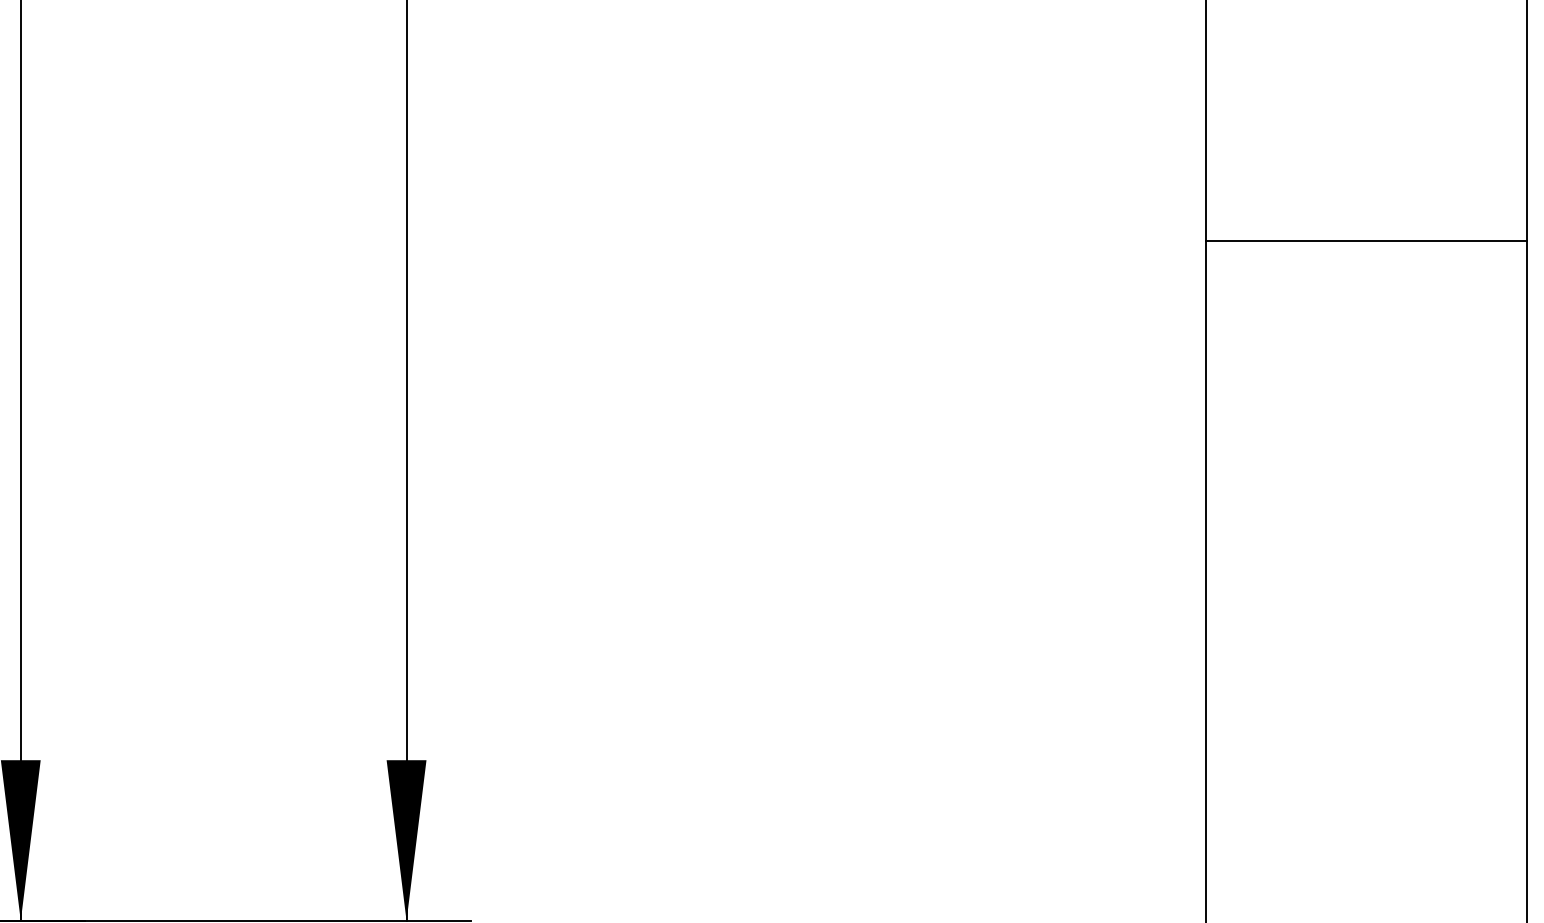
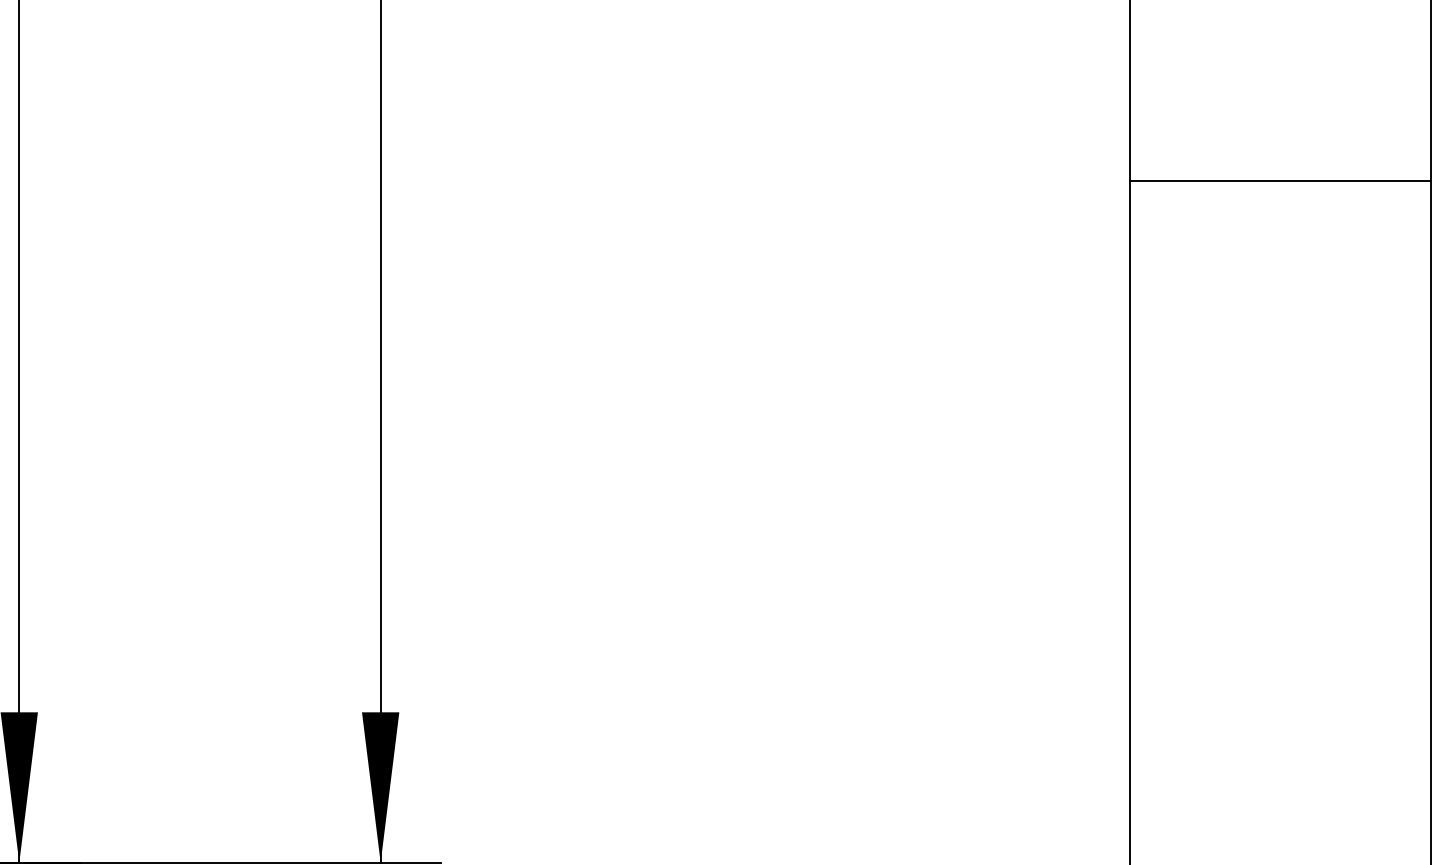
line: (1366, 241) -> (1279, 181), moved

